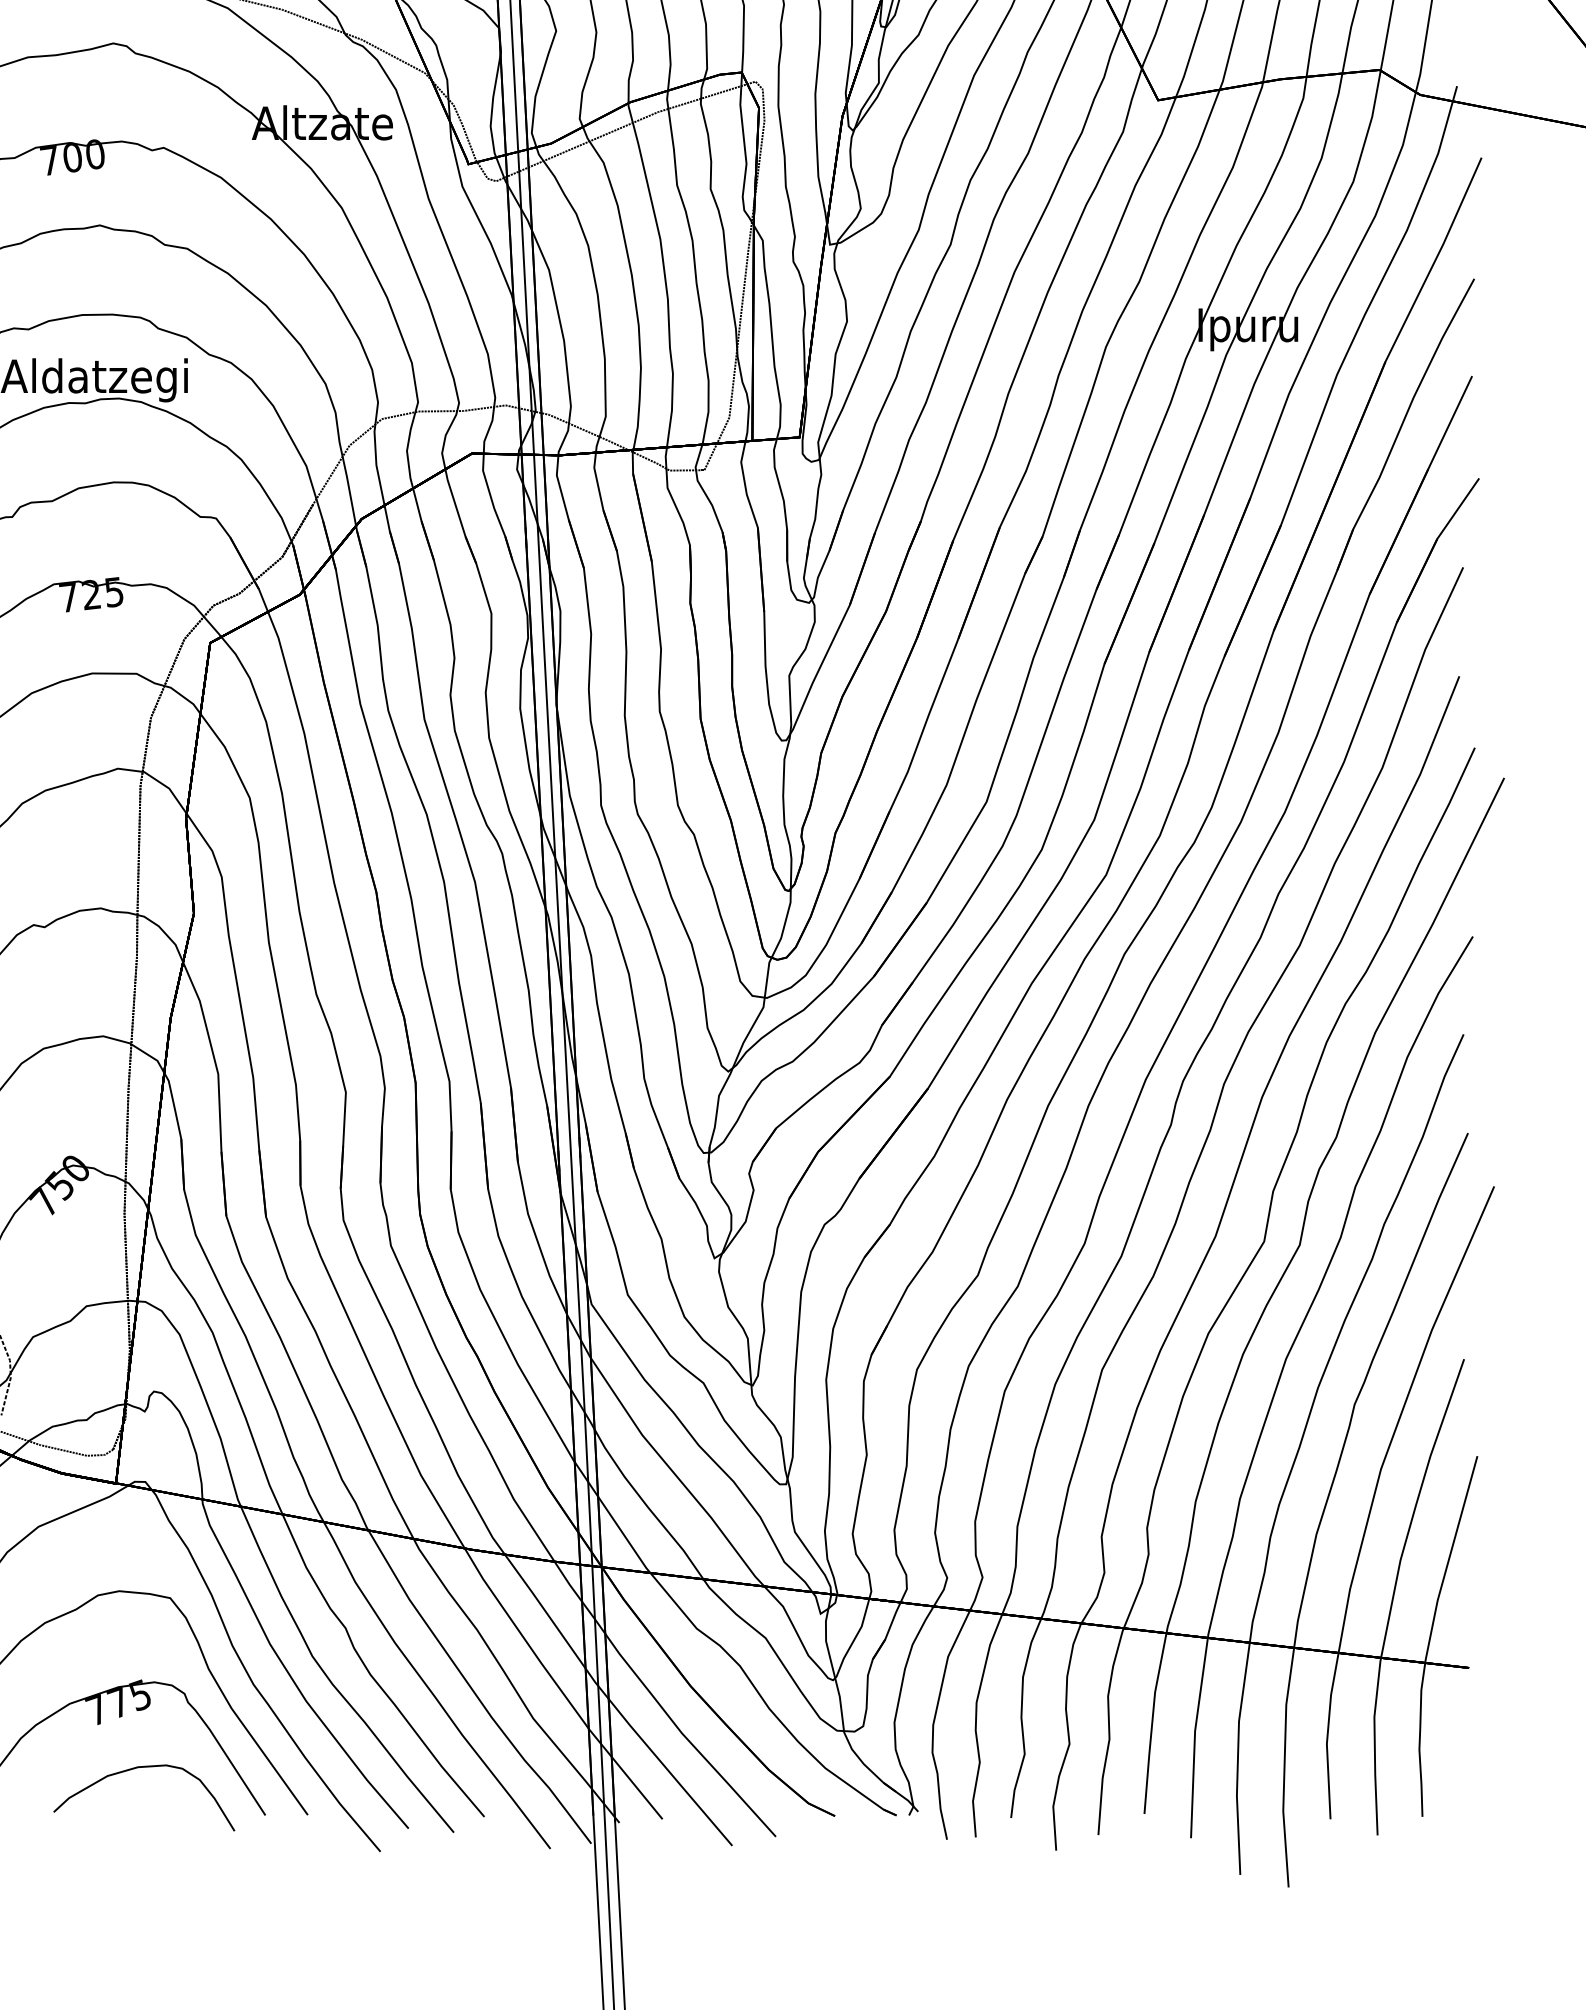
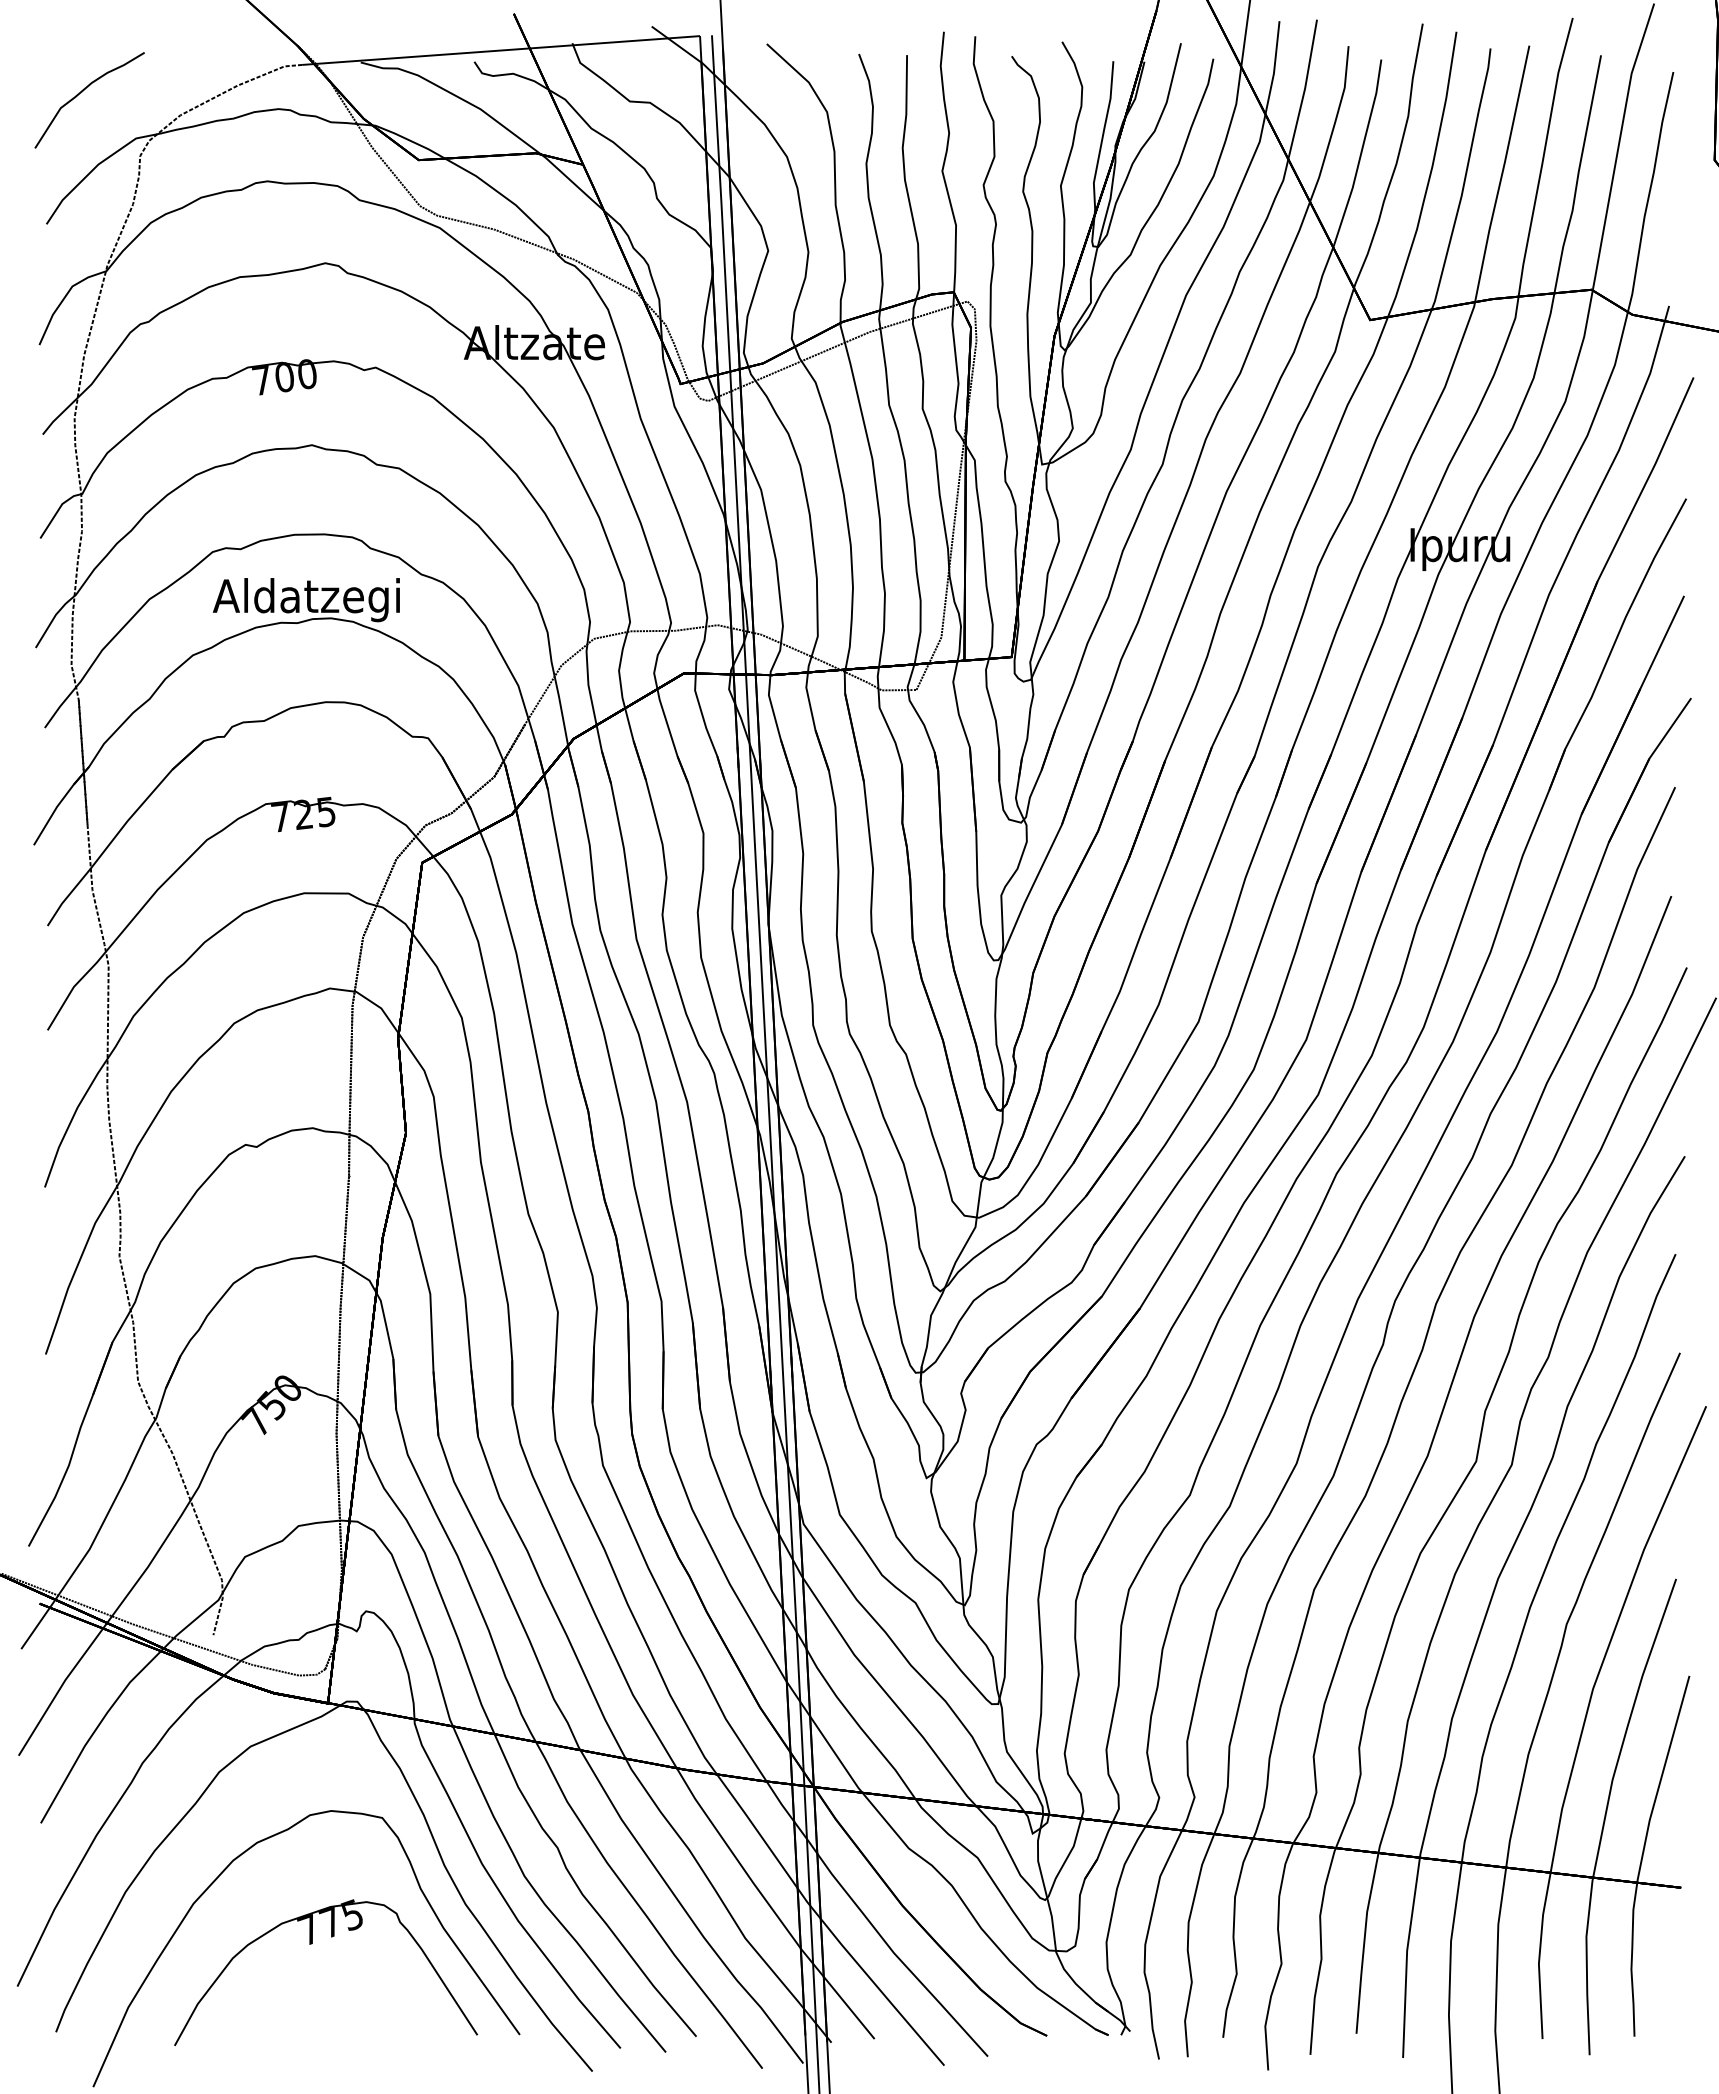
part: (137, 1768) -> (349, 1988), removed

